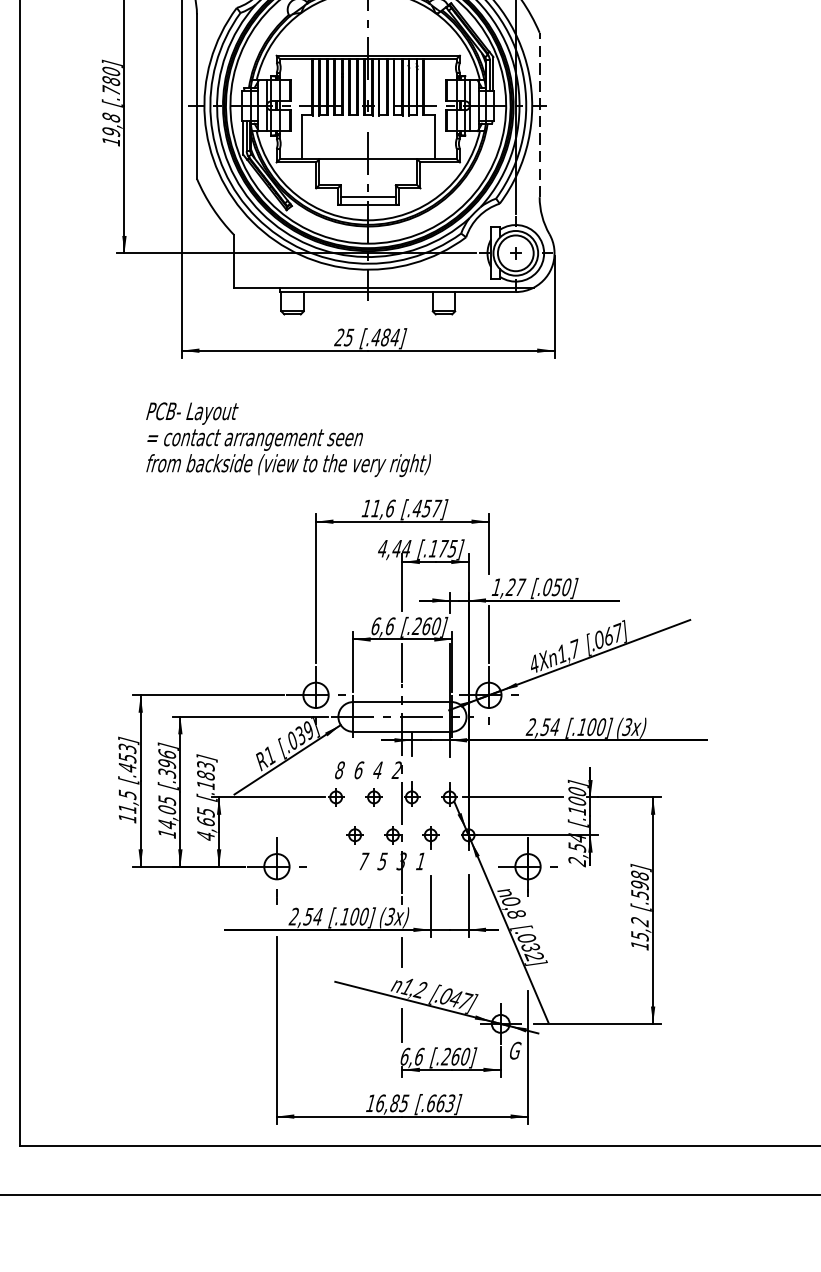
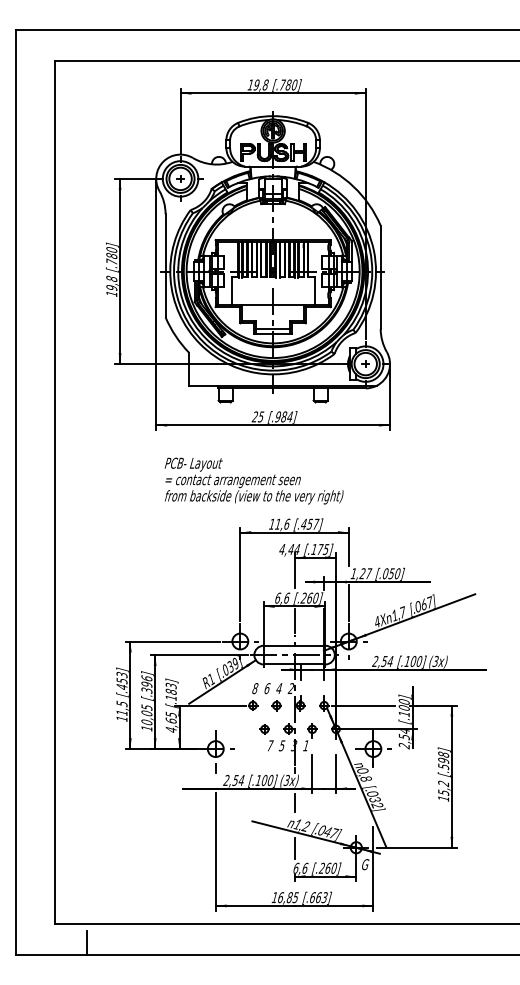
line: (539, 115) -> (380, 277), dashed -> solid
text: (375, 336) -> (277, 416), [.484] -> [.984]
text: (287, 438) -> (253, 480), moved
text: (166, 824) -> (146, 722), 14,05 -> 10,05
line: (72, 1174) -> (87, 942), added

